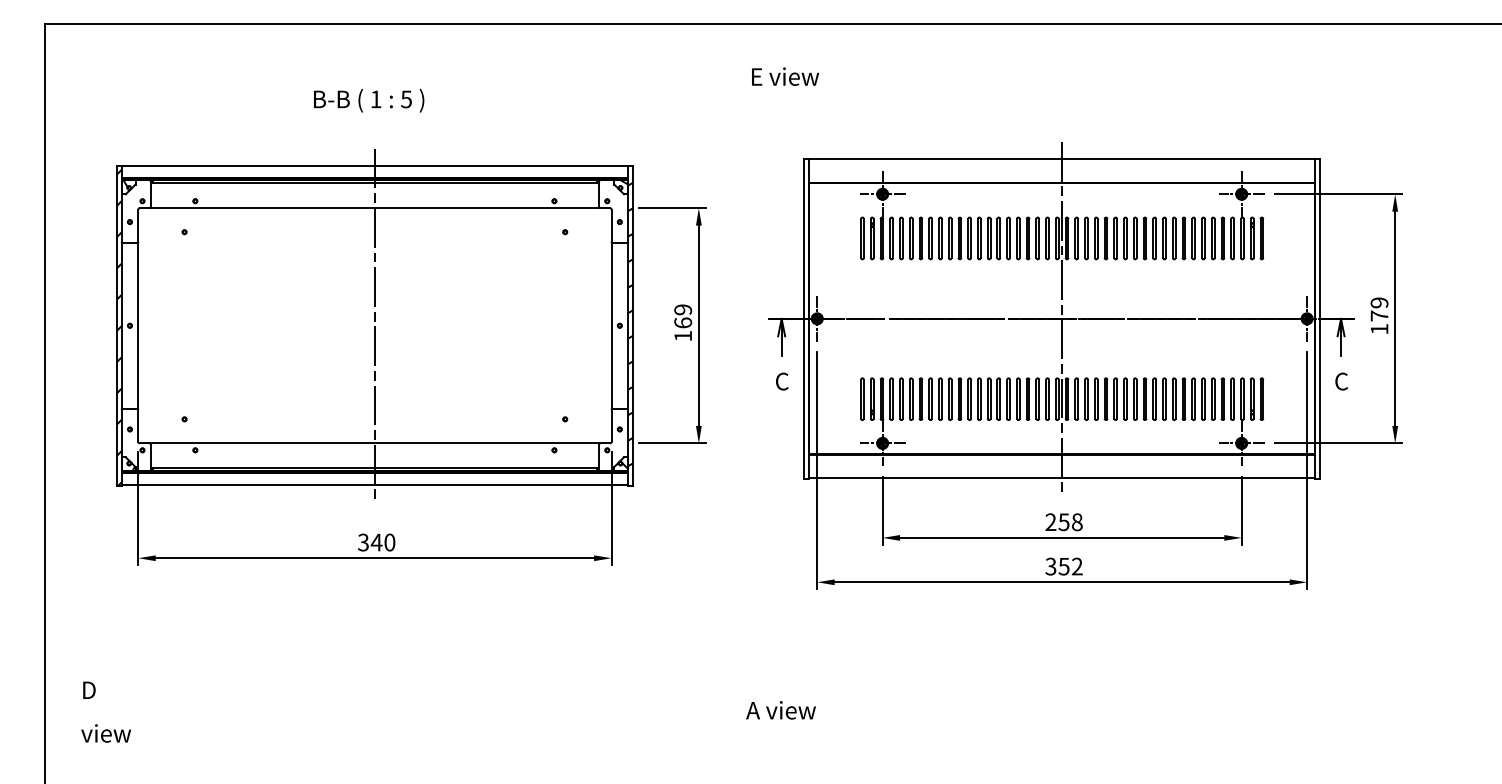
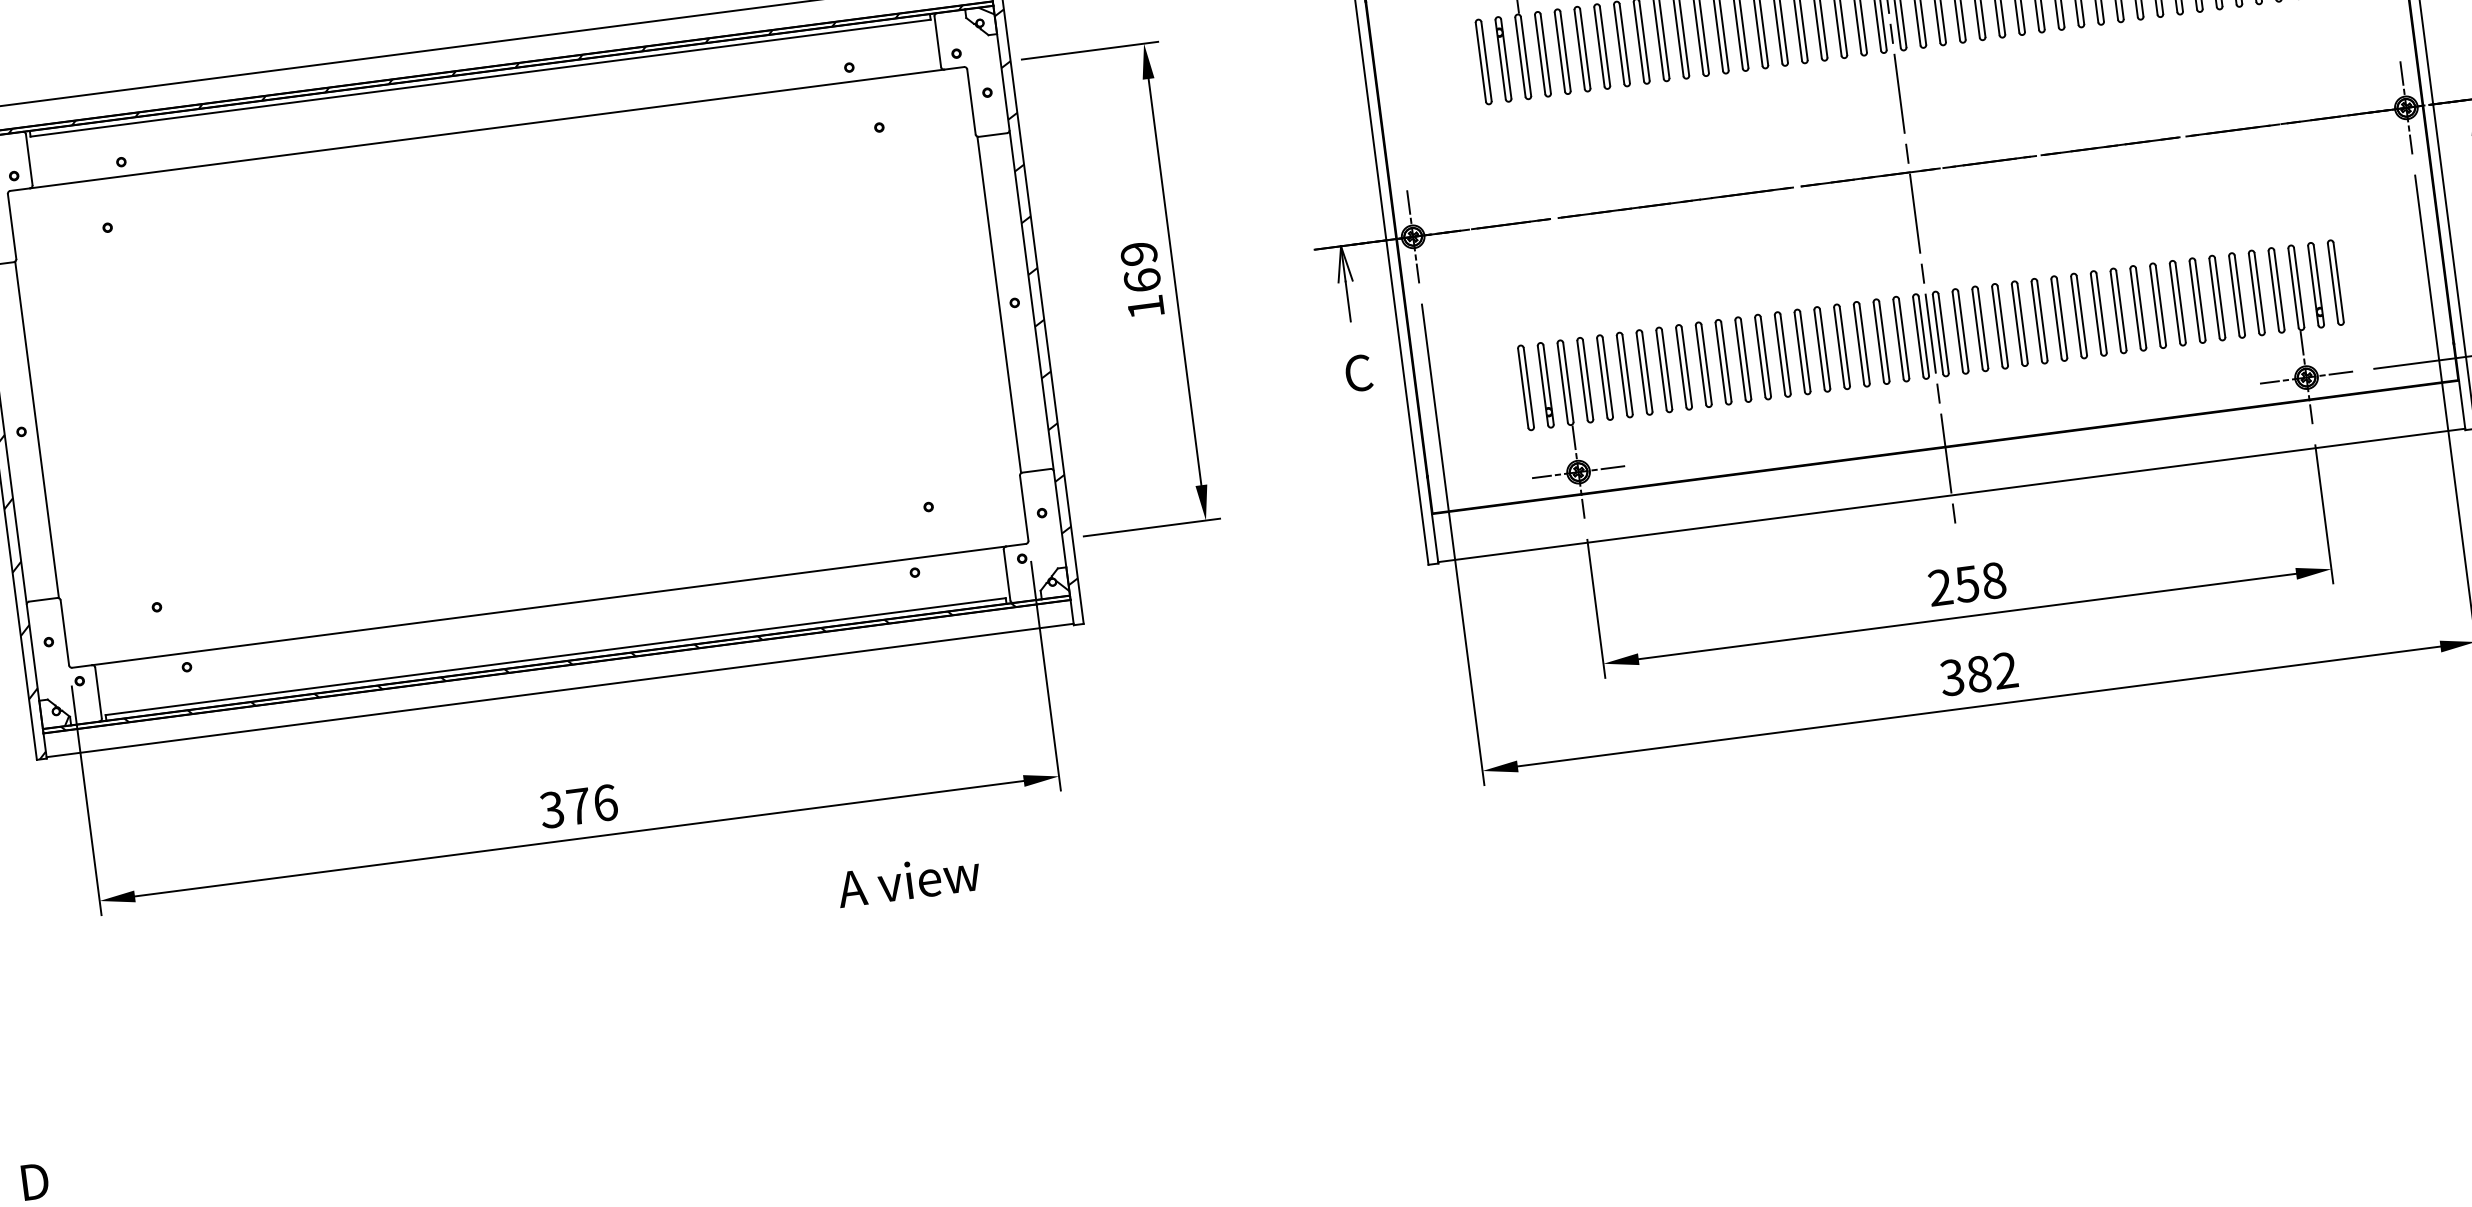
line: (374, 325) -> (517, 366), removed
text: (382, 542) -> (590, 804), 340 -> 376
text: (1063, 566) -> (1977, 674), 352 -> 382
text: (780, 710) -> (907, 881), moved

